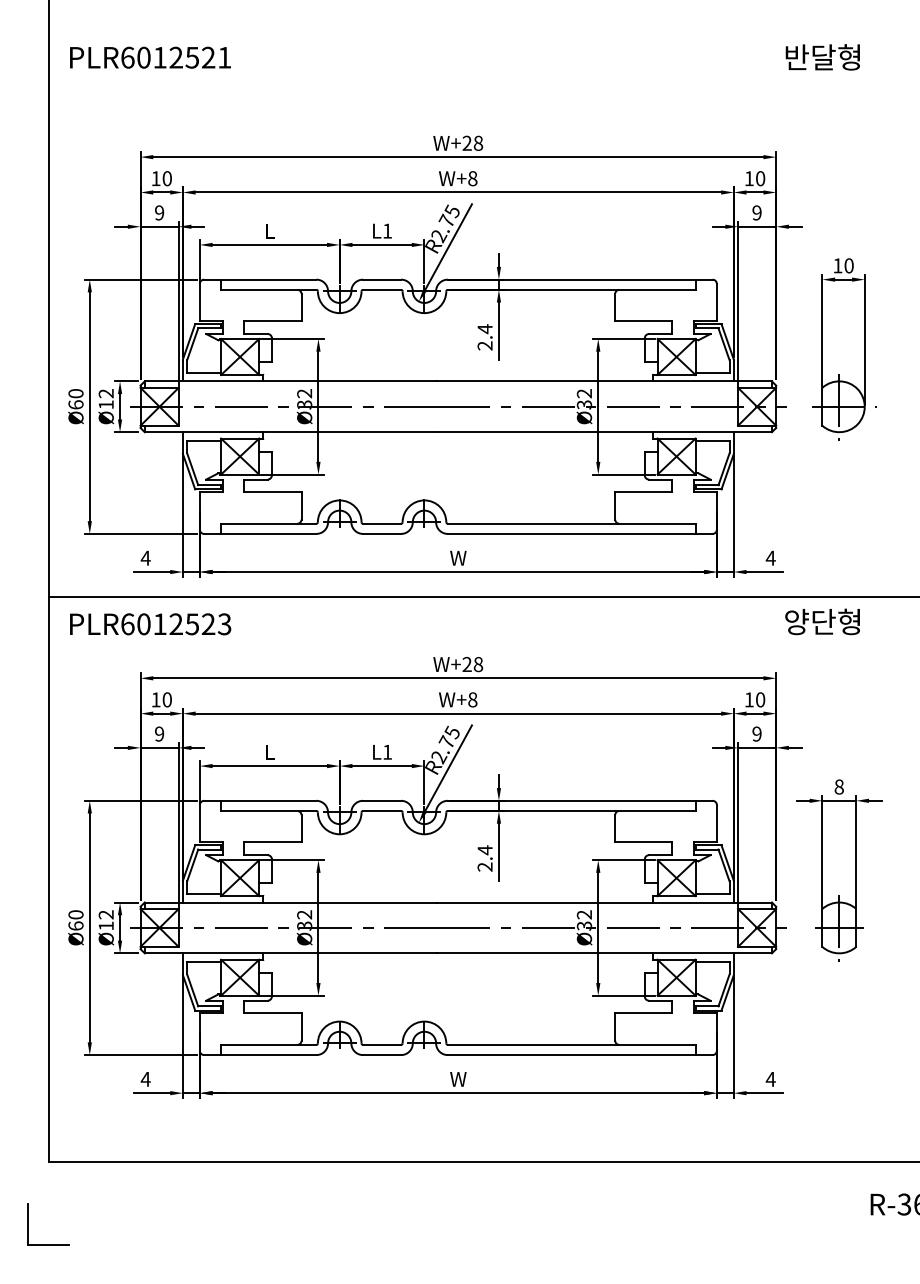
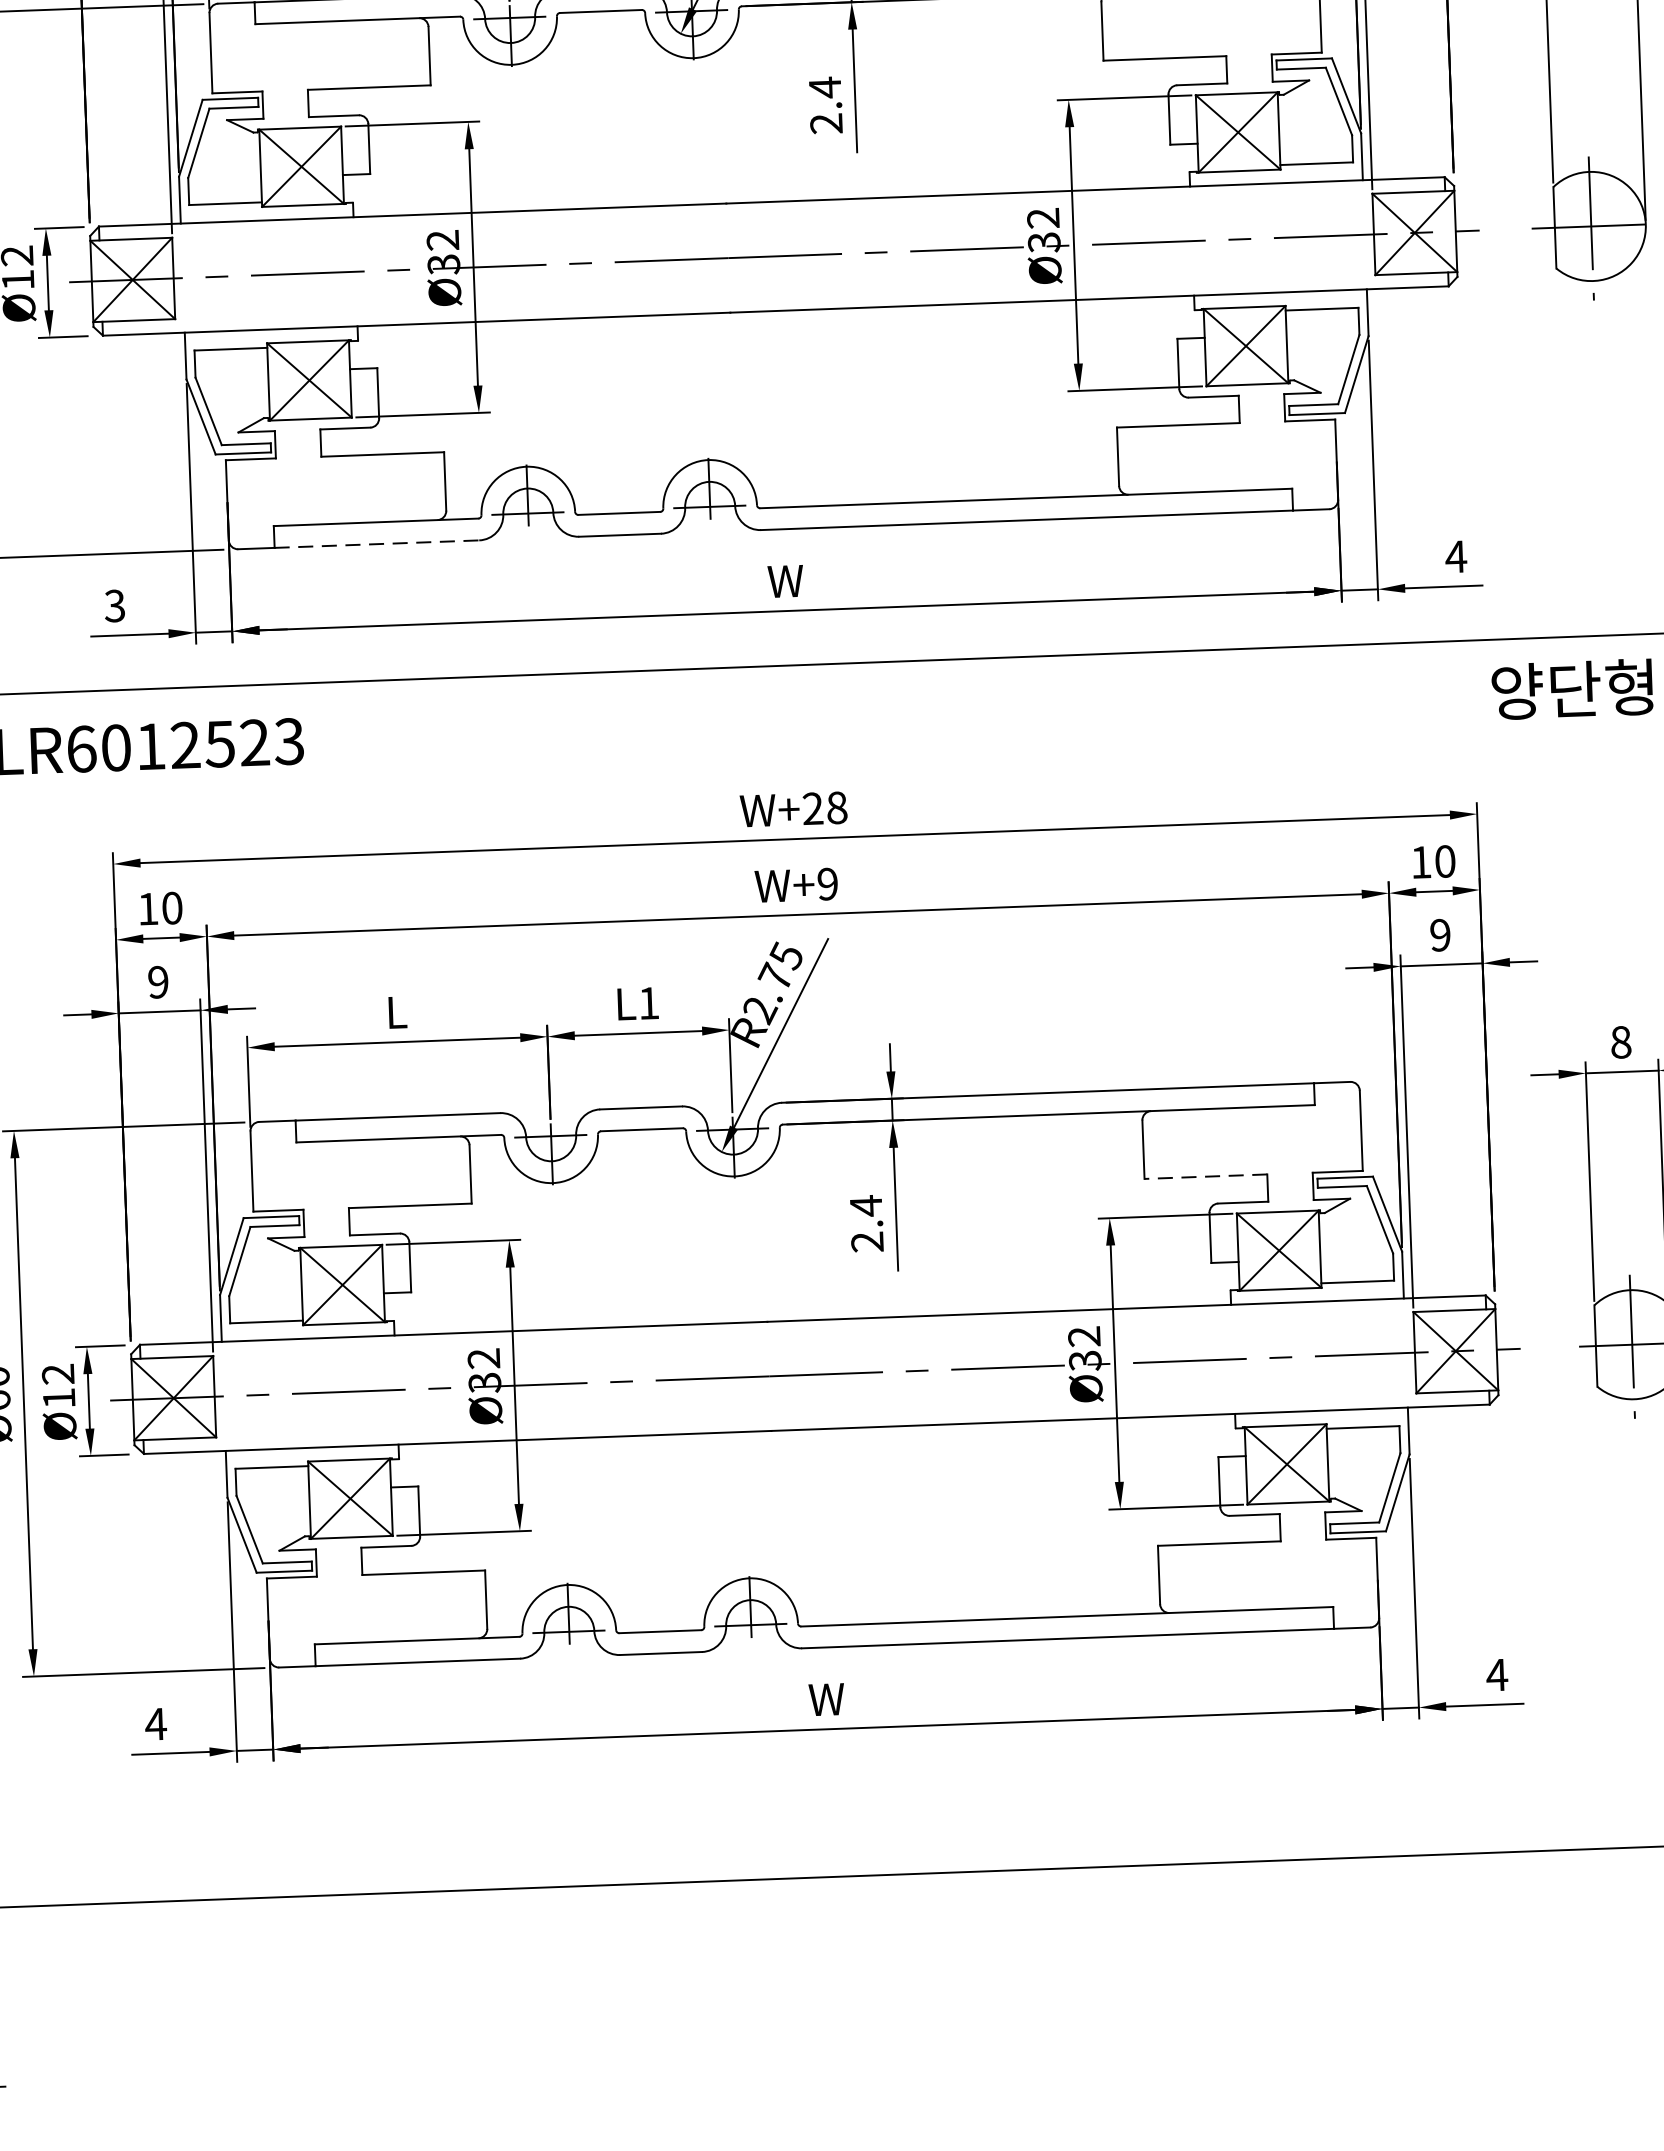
line: (268, 533) -> (376, 543), solid -> dashed
text: (145, 557) -> (114, 604), 4 -> 3
text: (472, 699) -> (827, 883), W+8 -> W+9
line: (643, 842) -> (1205, 1176), solid -> dashed

